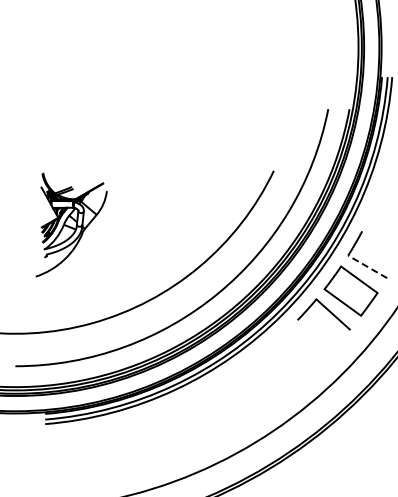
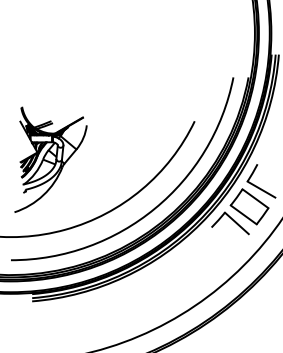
part: (71, 224) -> (50, 159), size x1.43
line: (367, 266) -> (261, 189), dashed -> solid

